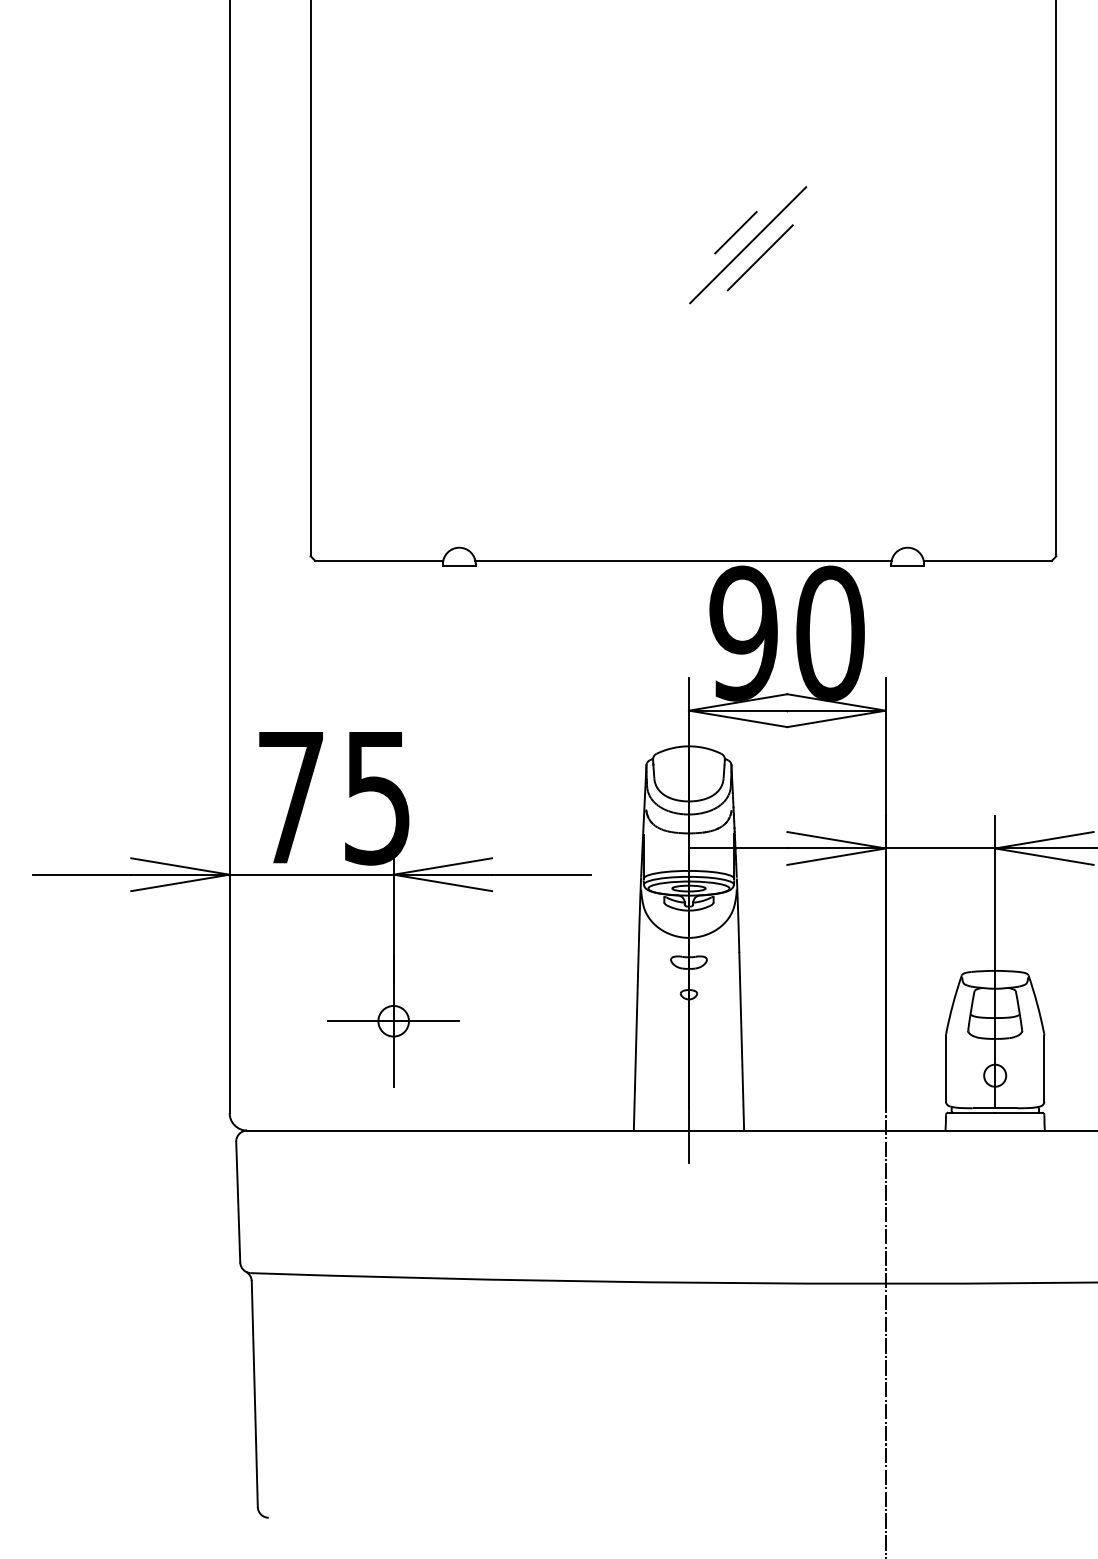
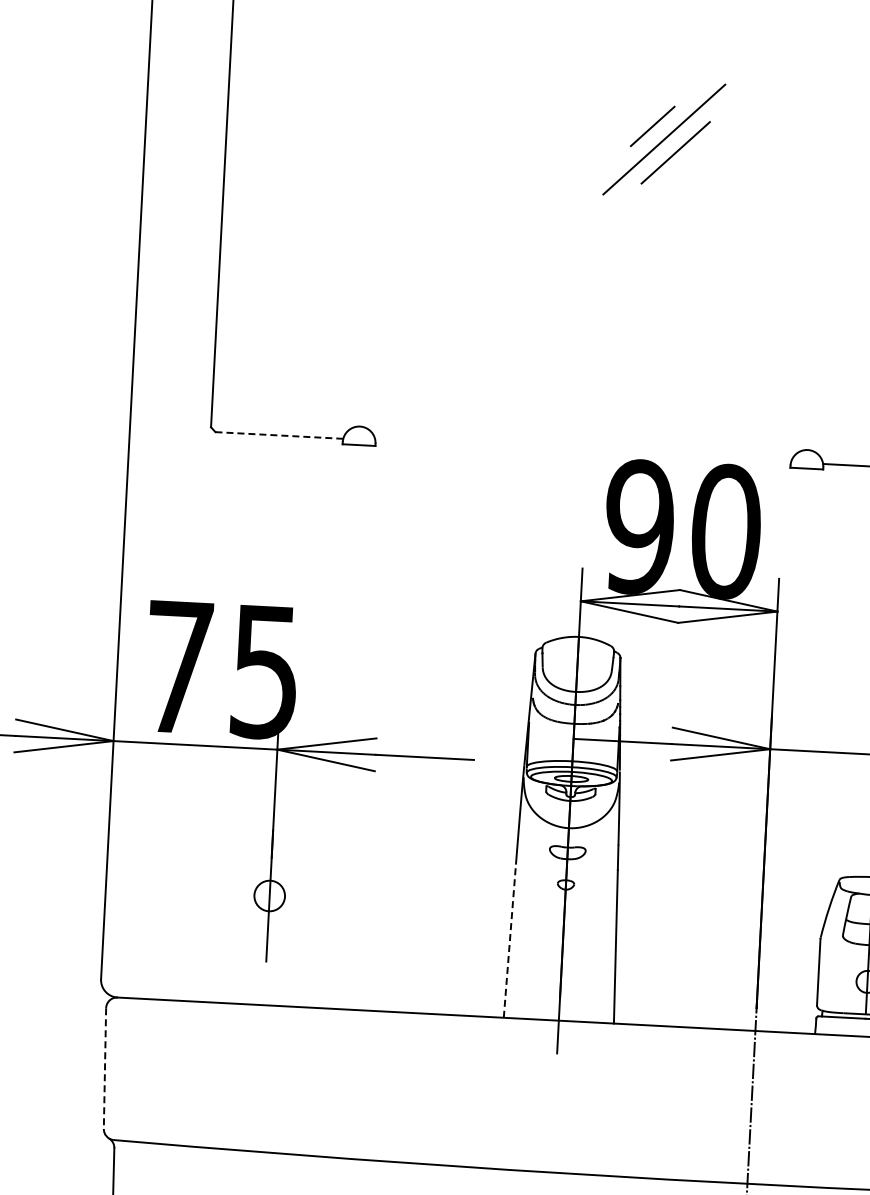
line: (378, 560) -> (278, 435), solid -> dashed
line: (683, 560) -> (583, 451), removed
line: (393, 1021) -> (269, 896), removed
line: (635, 1053) -> (509, 940), solid -> dashed
line: (238, 1202) -> (105, 1068), solid -> dashed

